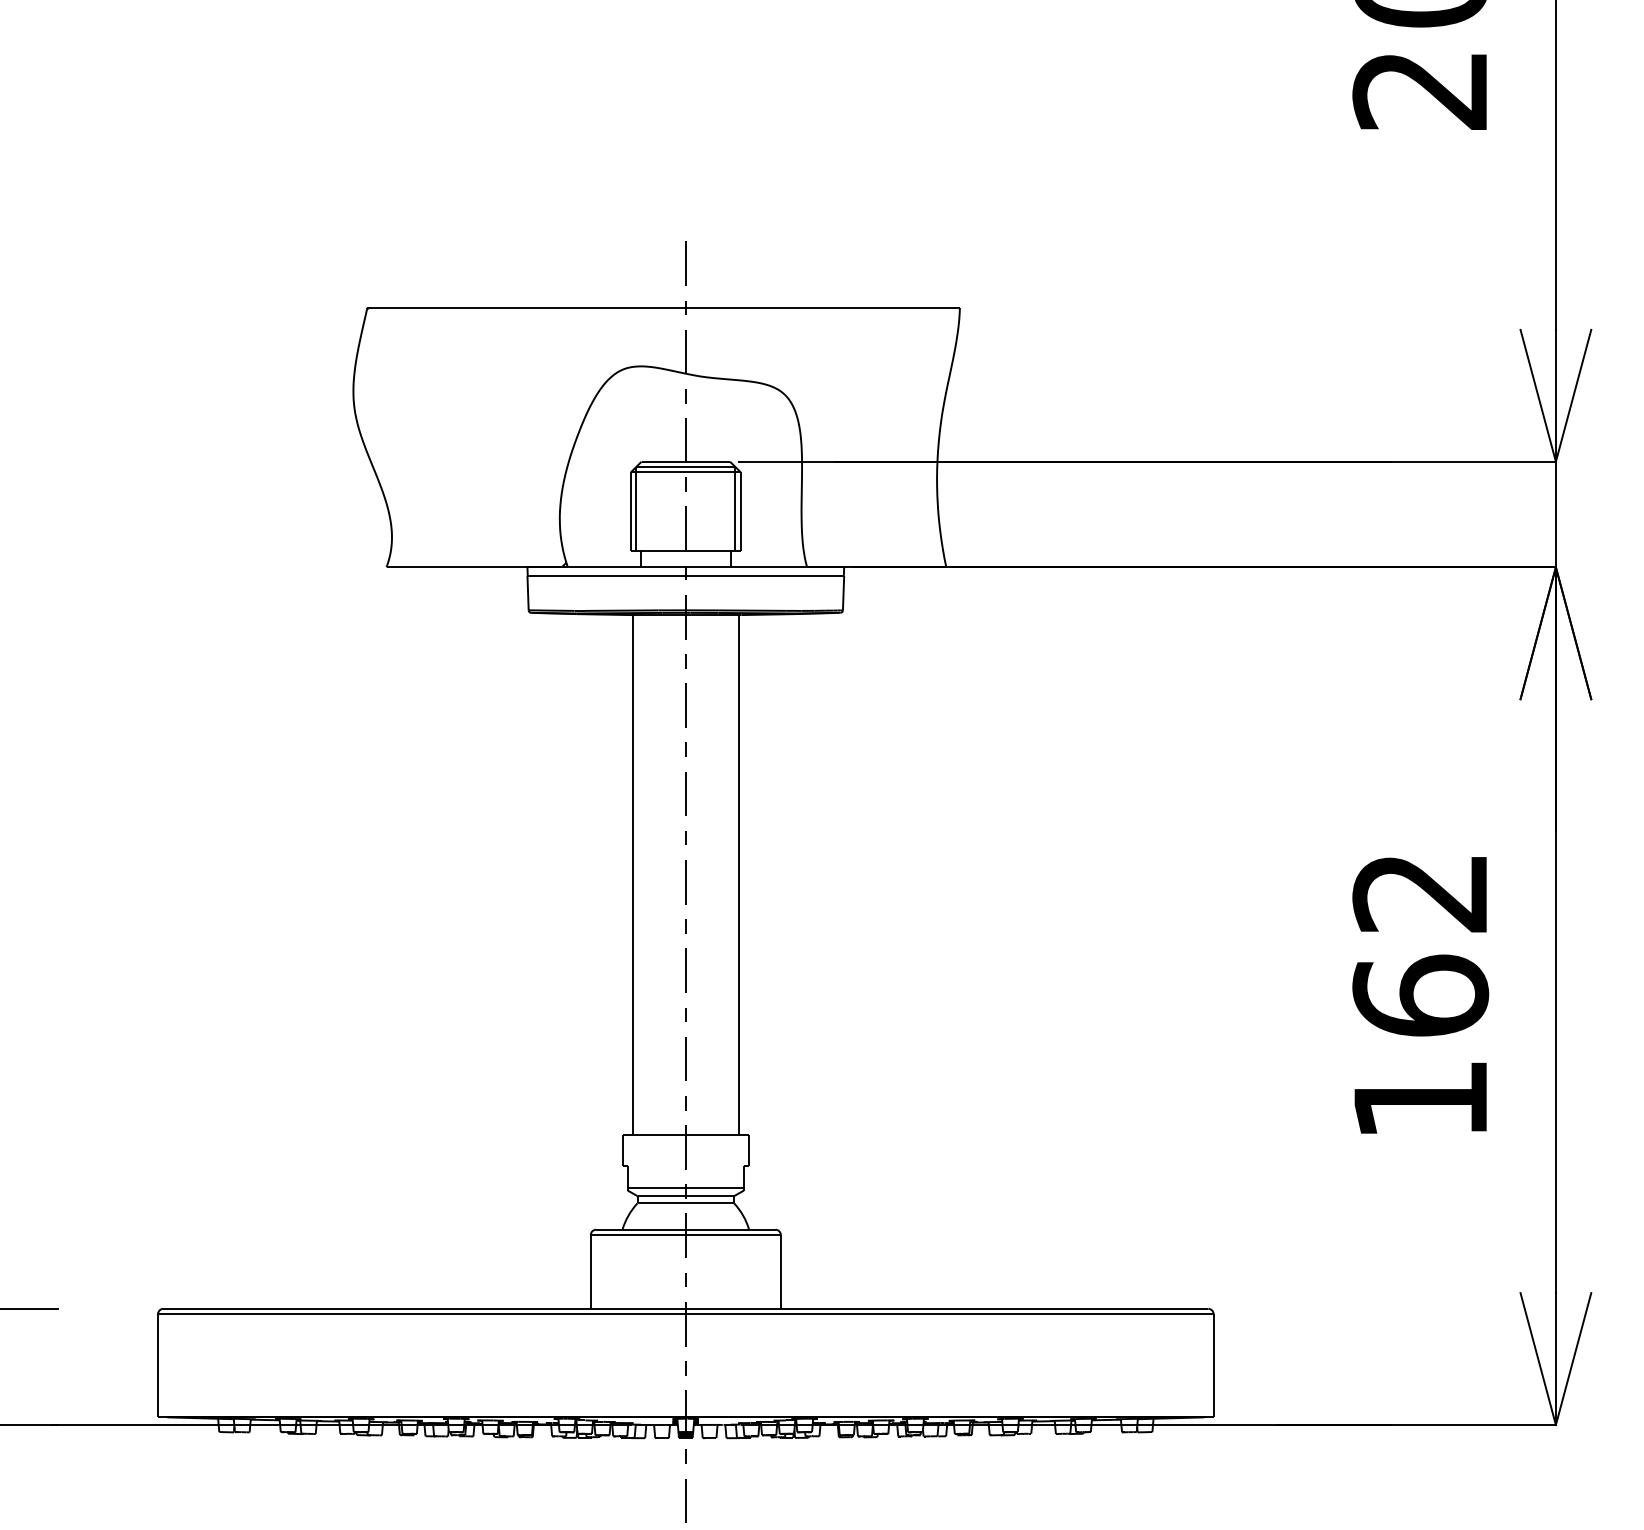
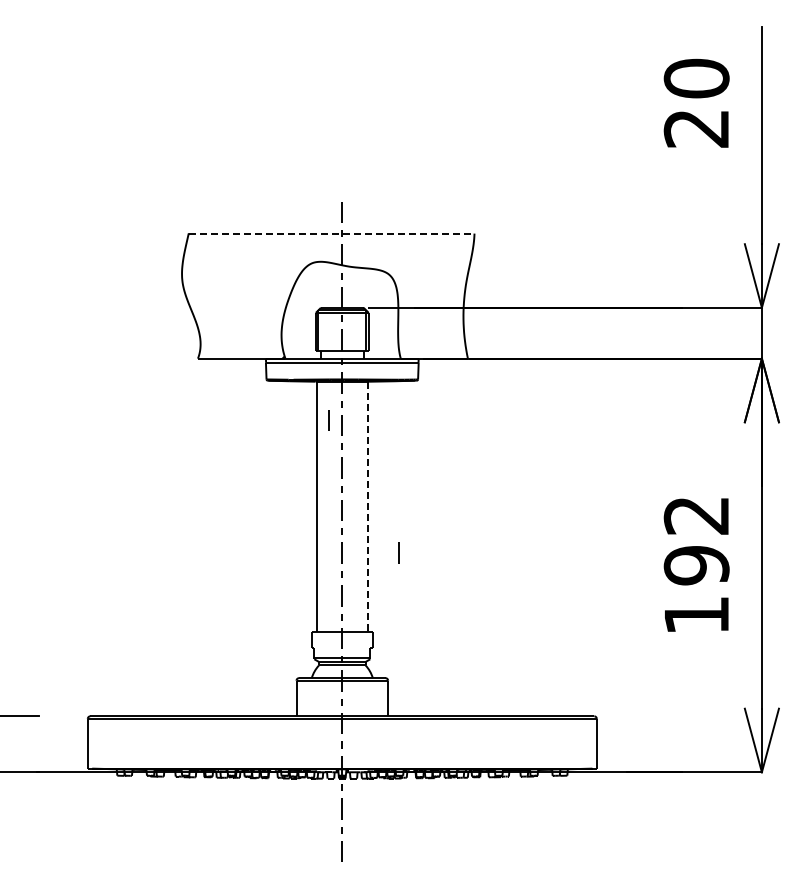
line: (663, 307) -> (331, 233), solid -> dashed
line: (657, 695) -> (328, 420), added
line: (738, 875) -> (367, 507), solid -> dashed
line: (802, 969) -> (398, 552), added
text: (1420, 996) -> (696, 565), 162 -> 192

